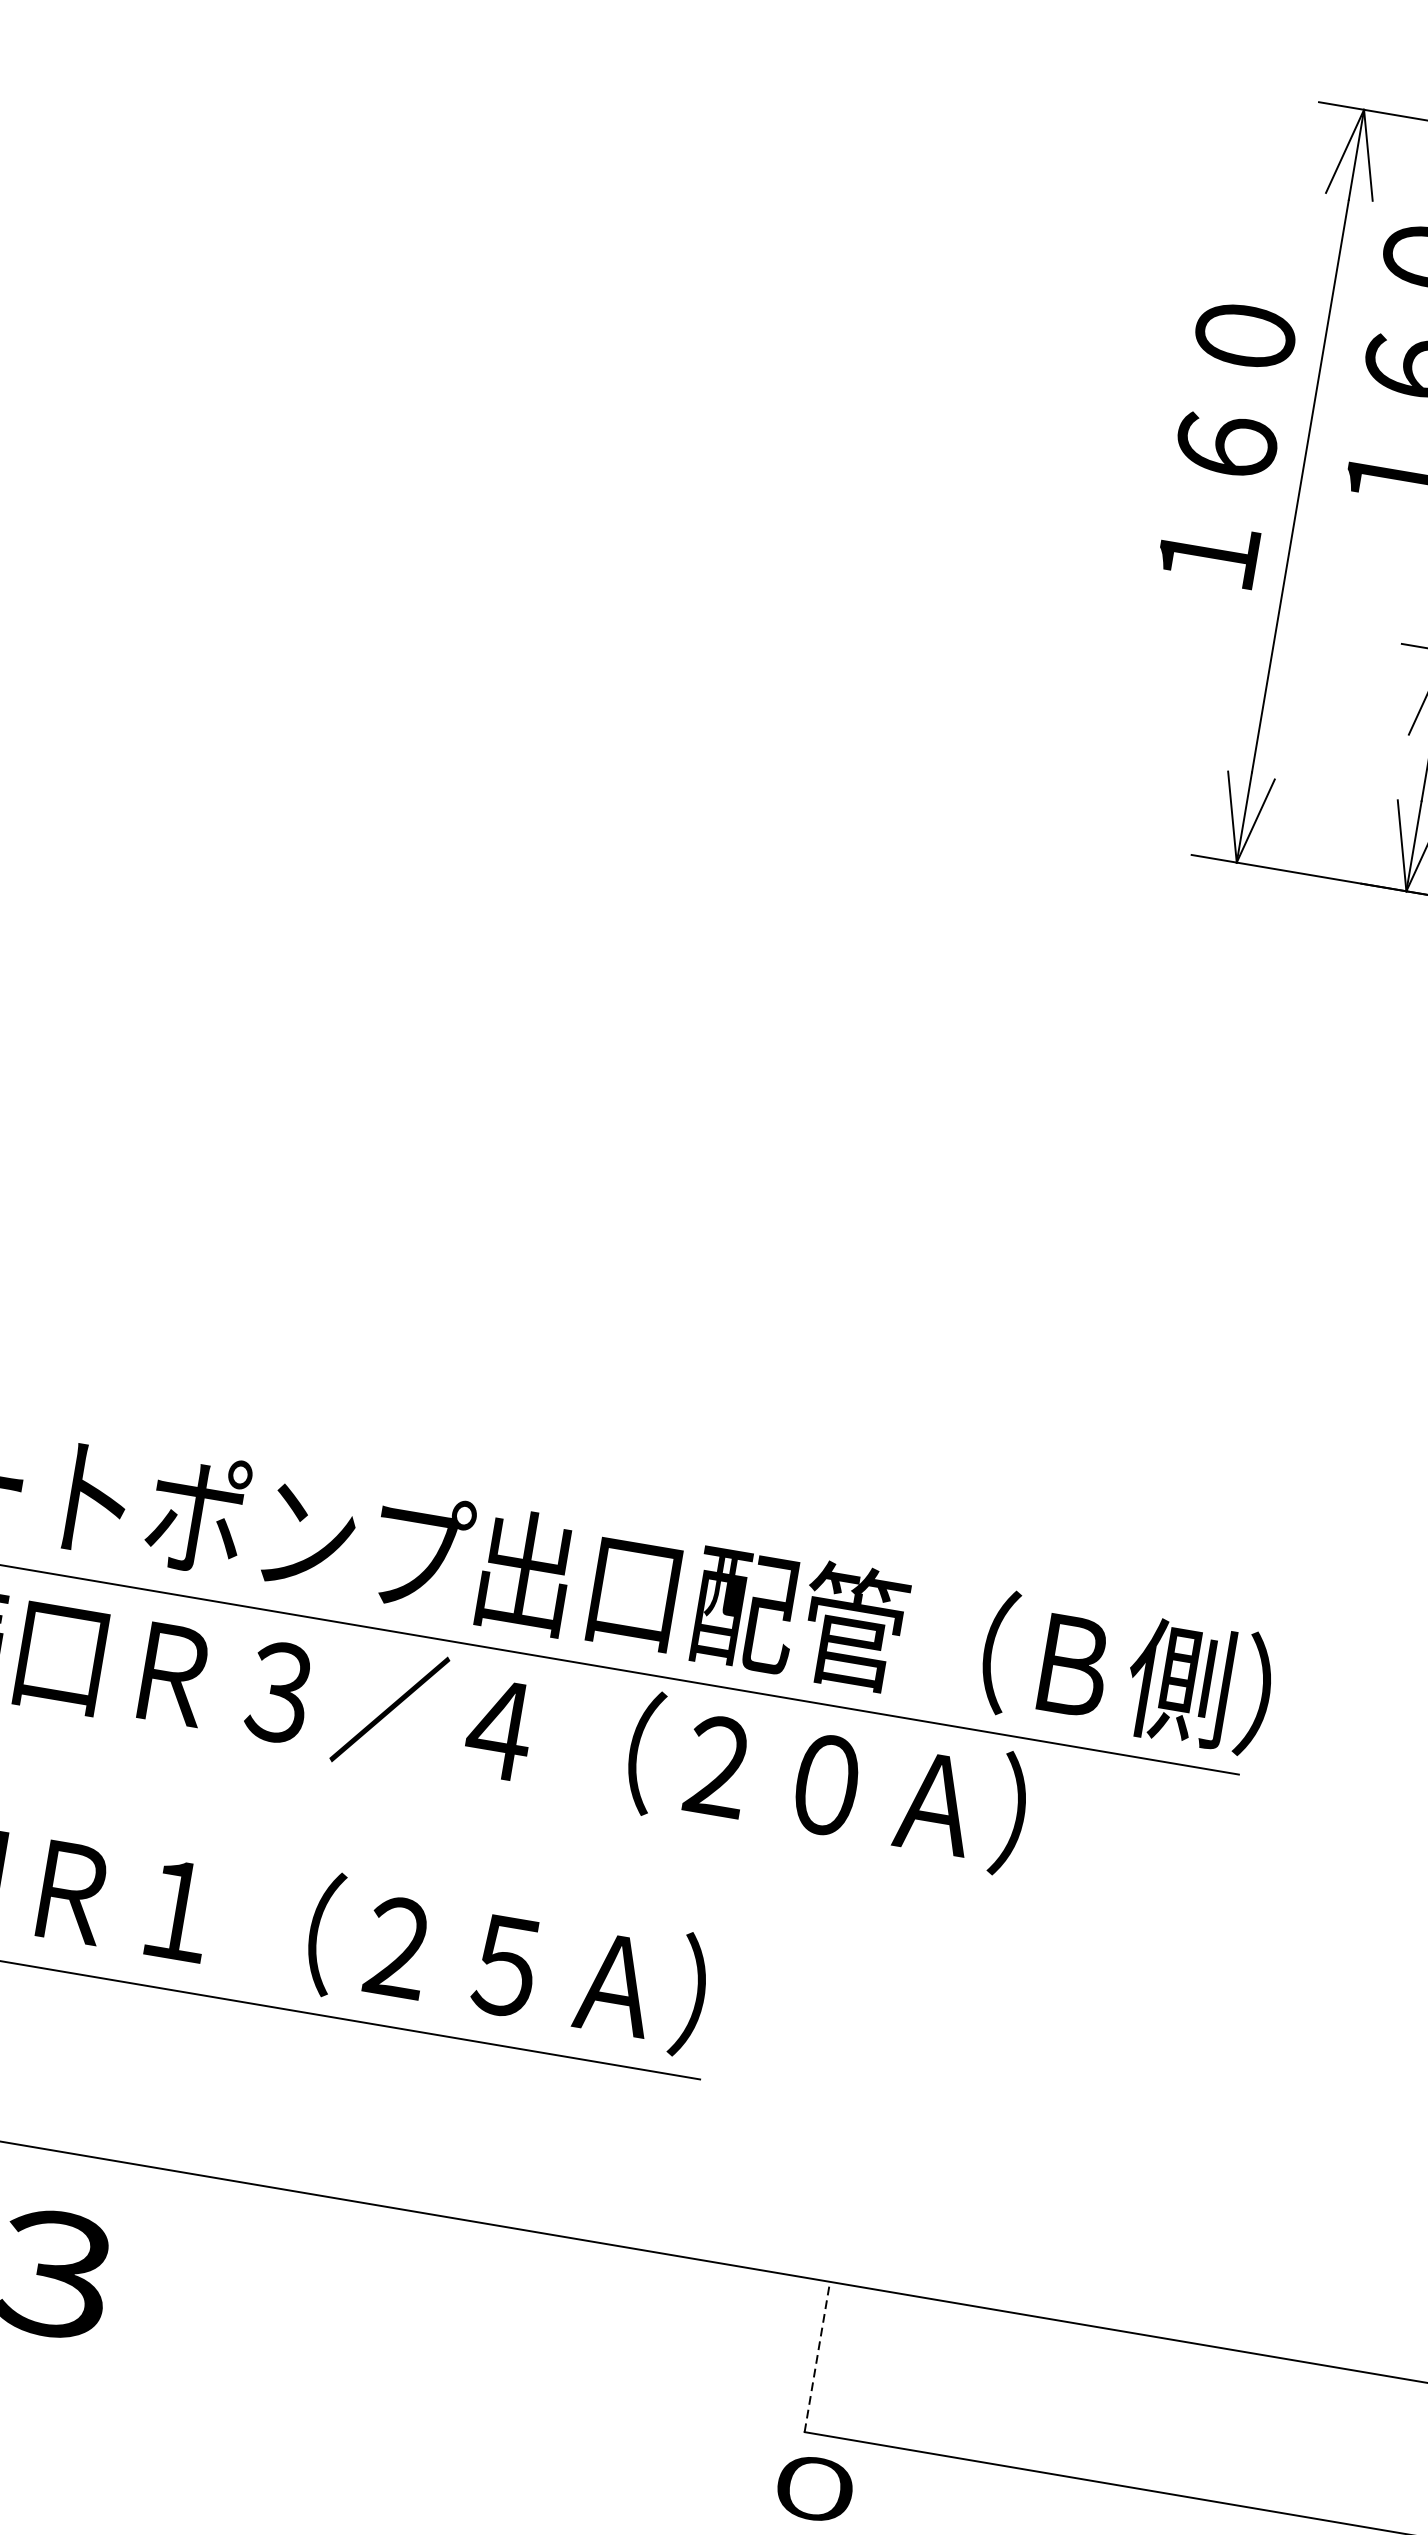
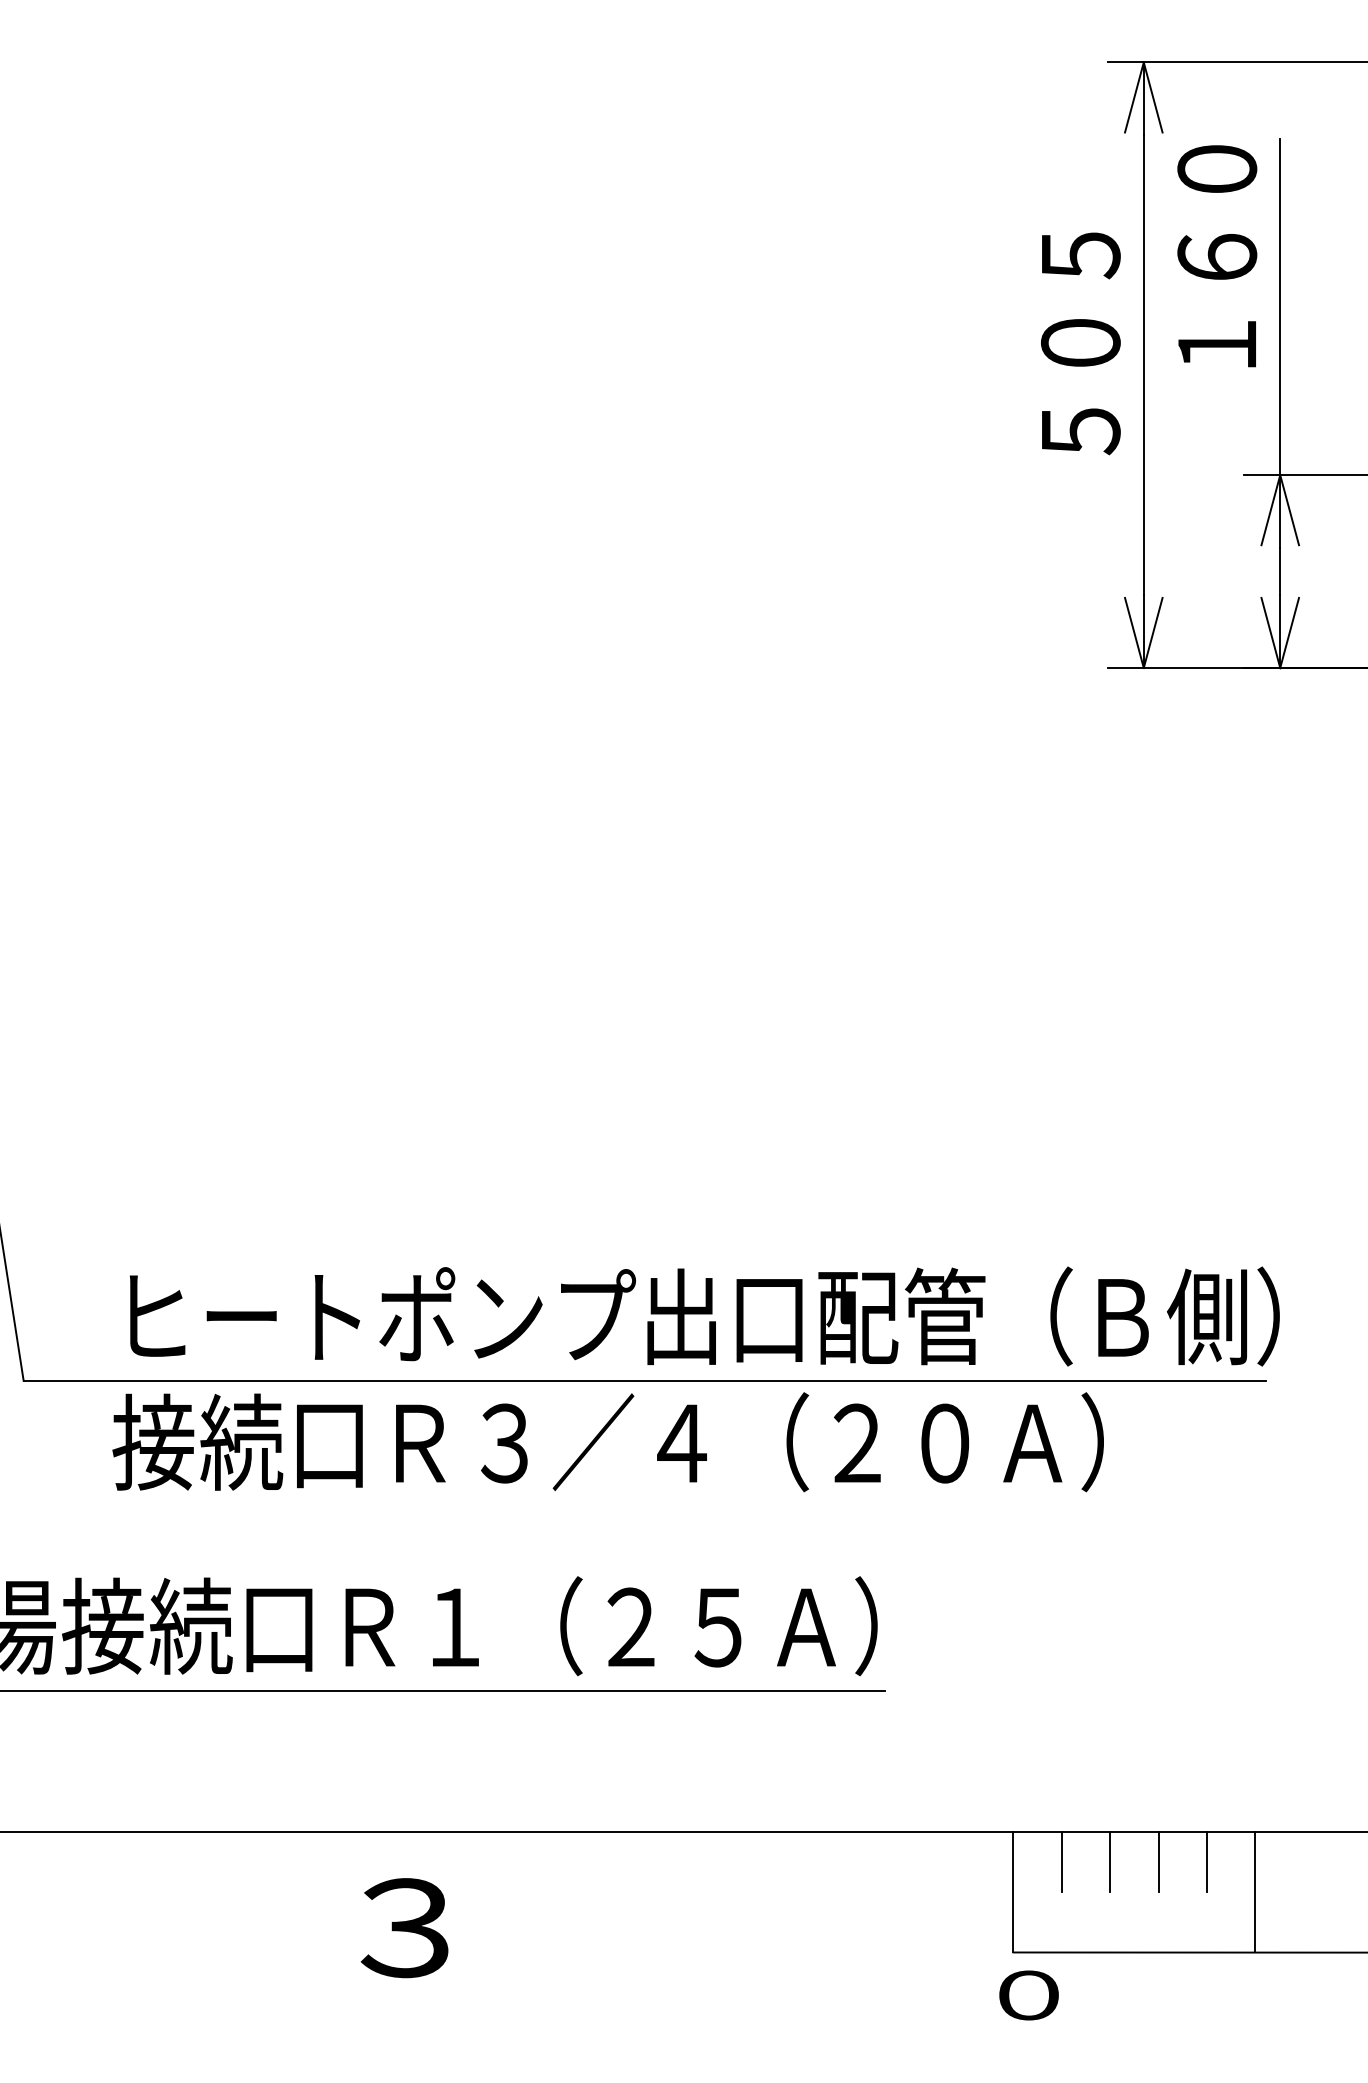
text: (1226, 445) -> (1080, 343), １６０ -> ５０５
line: (883, 2329) -> (1061, 1861), added
line: (944, 2339) -> (1110, 1861), added
line: (1004, 2349) -> (1158, 1861), added
line: (817, 2356) -> (1013, 1891), dashed -> solid
line: (1063, 2359) -> (1206, 1861), added
line: (1118, 2407) -> (1255, 1891), added

